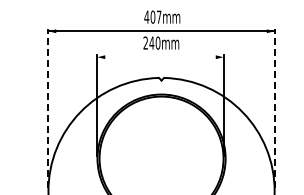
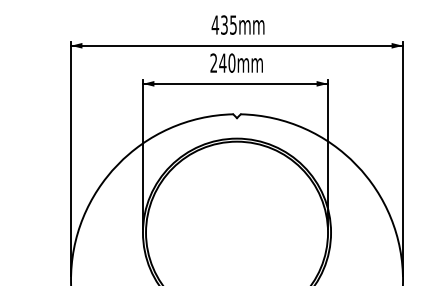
text: (155, 16) -> (228, 24), 407mm -> 435mm
line: (160, 57) -> (235, 84), added
line: (48, 108) -> (71, 159), dashed -> solid
line: (274, 108) -> (402, 159), dashed -> solid

